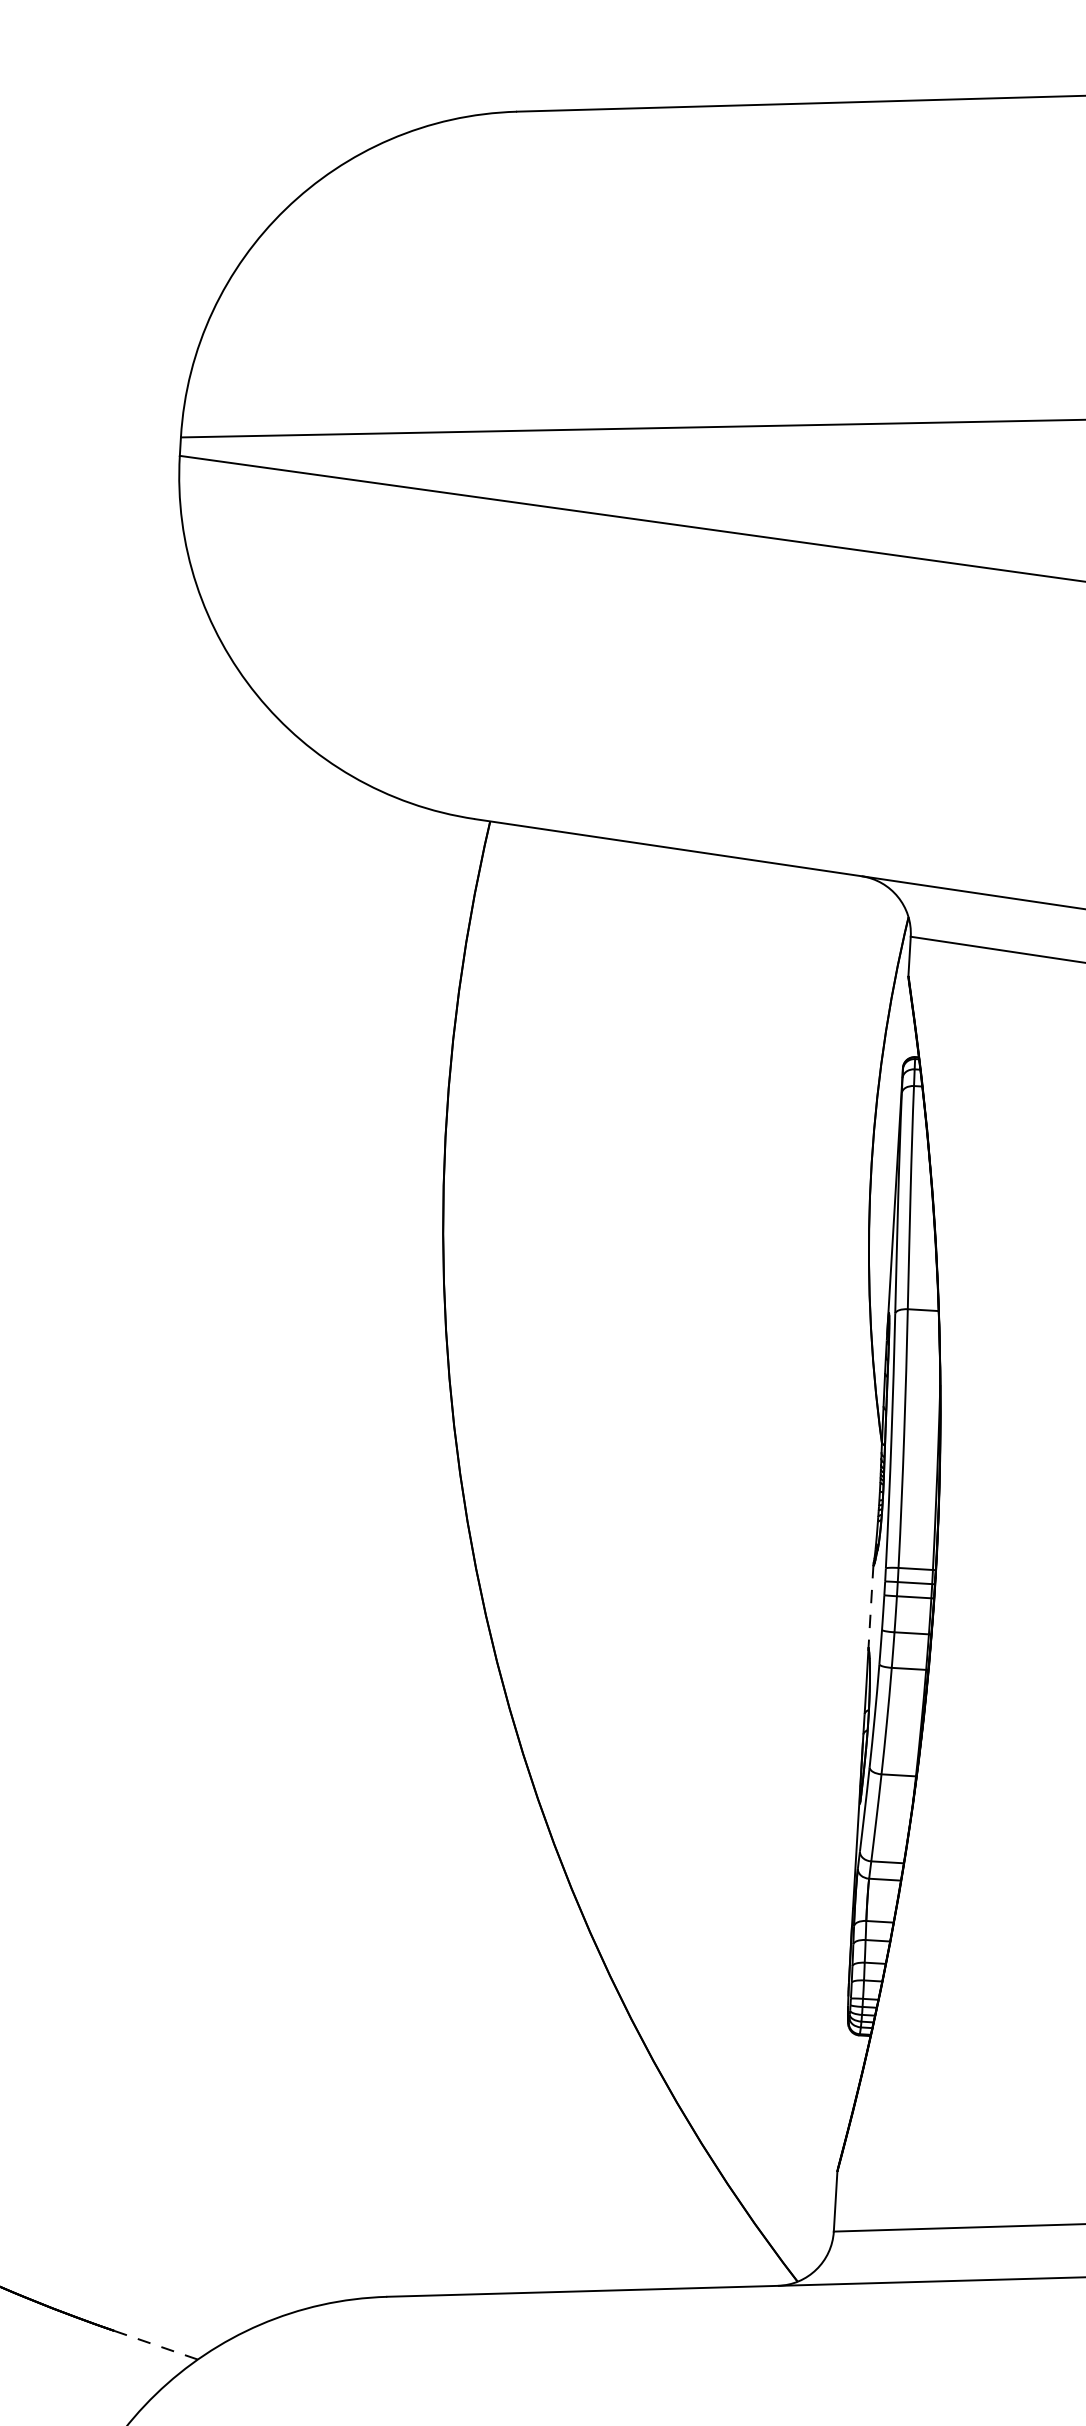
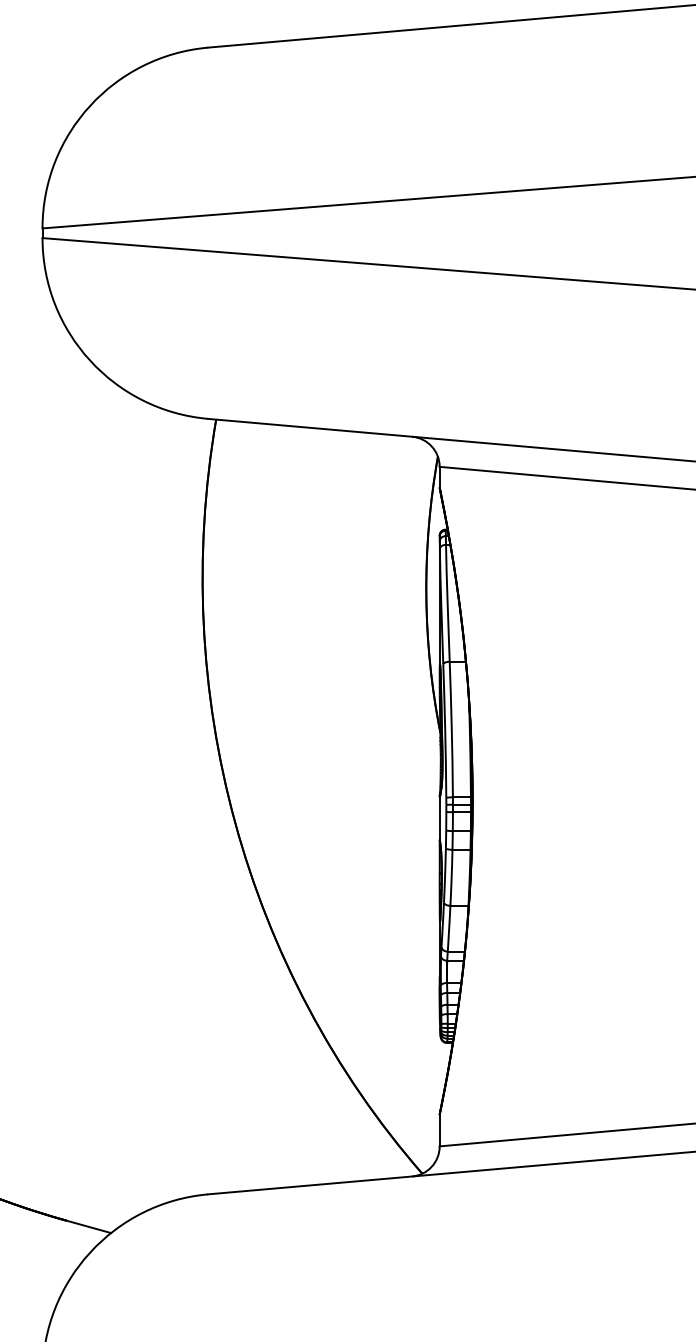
line: (870, 1608) -> (439, 819), dashed -> solid
line: (157, 2344) -> (89, 1226), dashed -> solid

